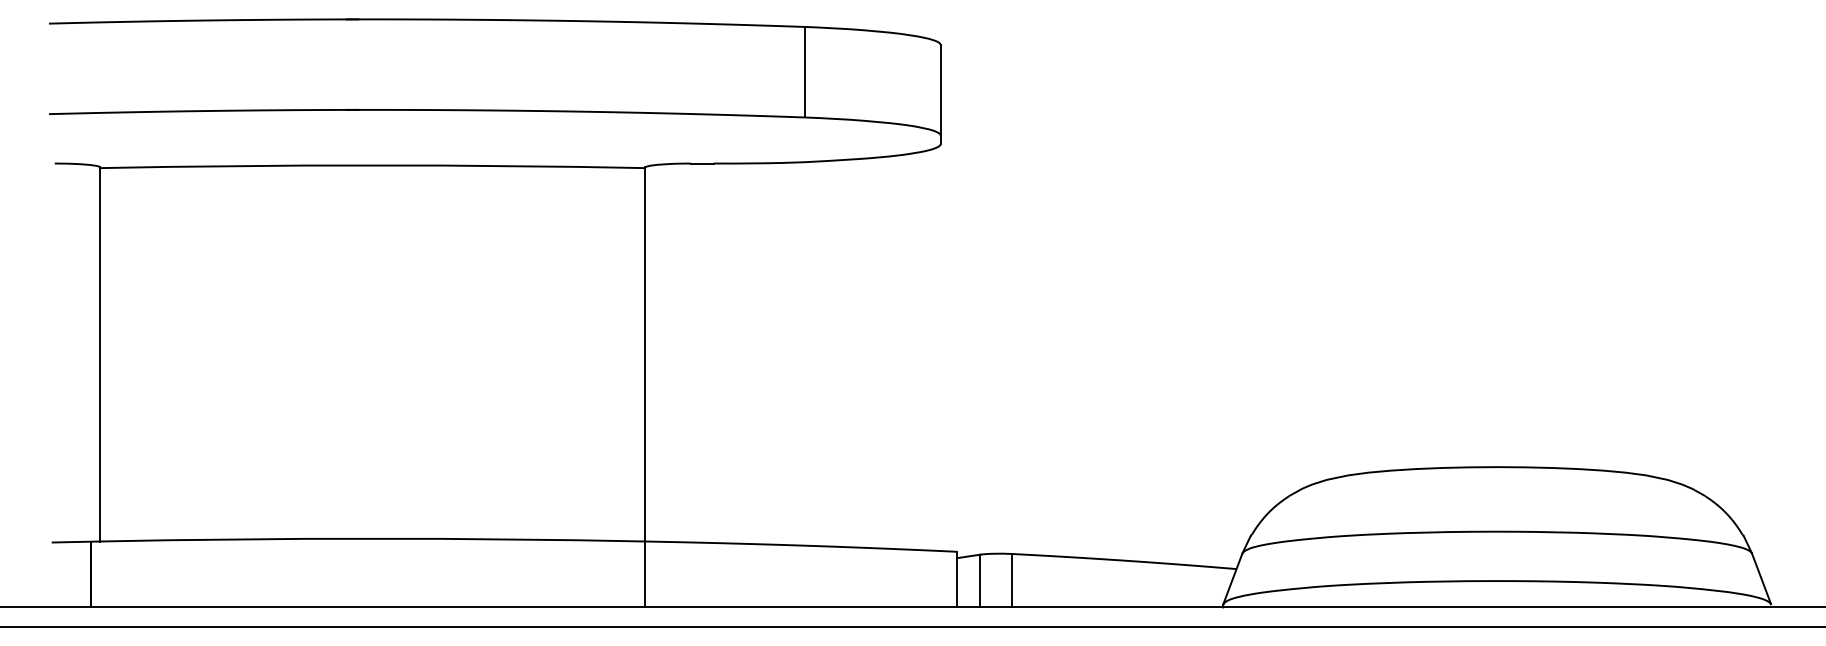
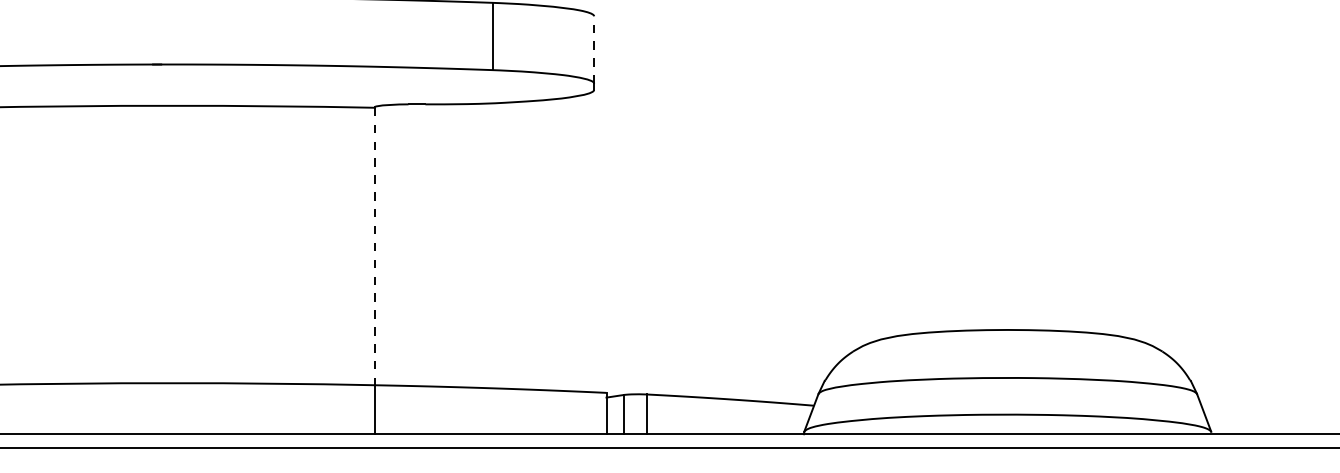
line: (940, 89) -> (594, 49), solid -> dashed
line: (645, 354) -> (374, 246), solid -> dashed

